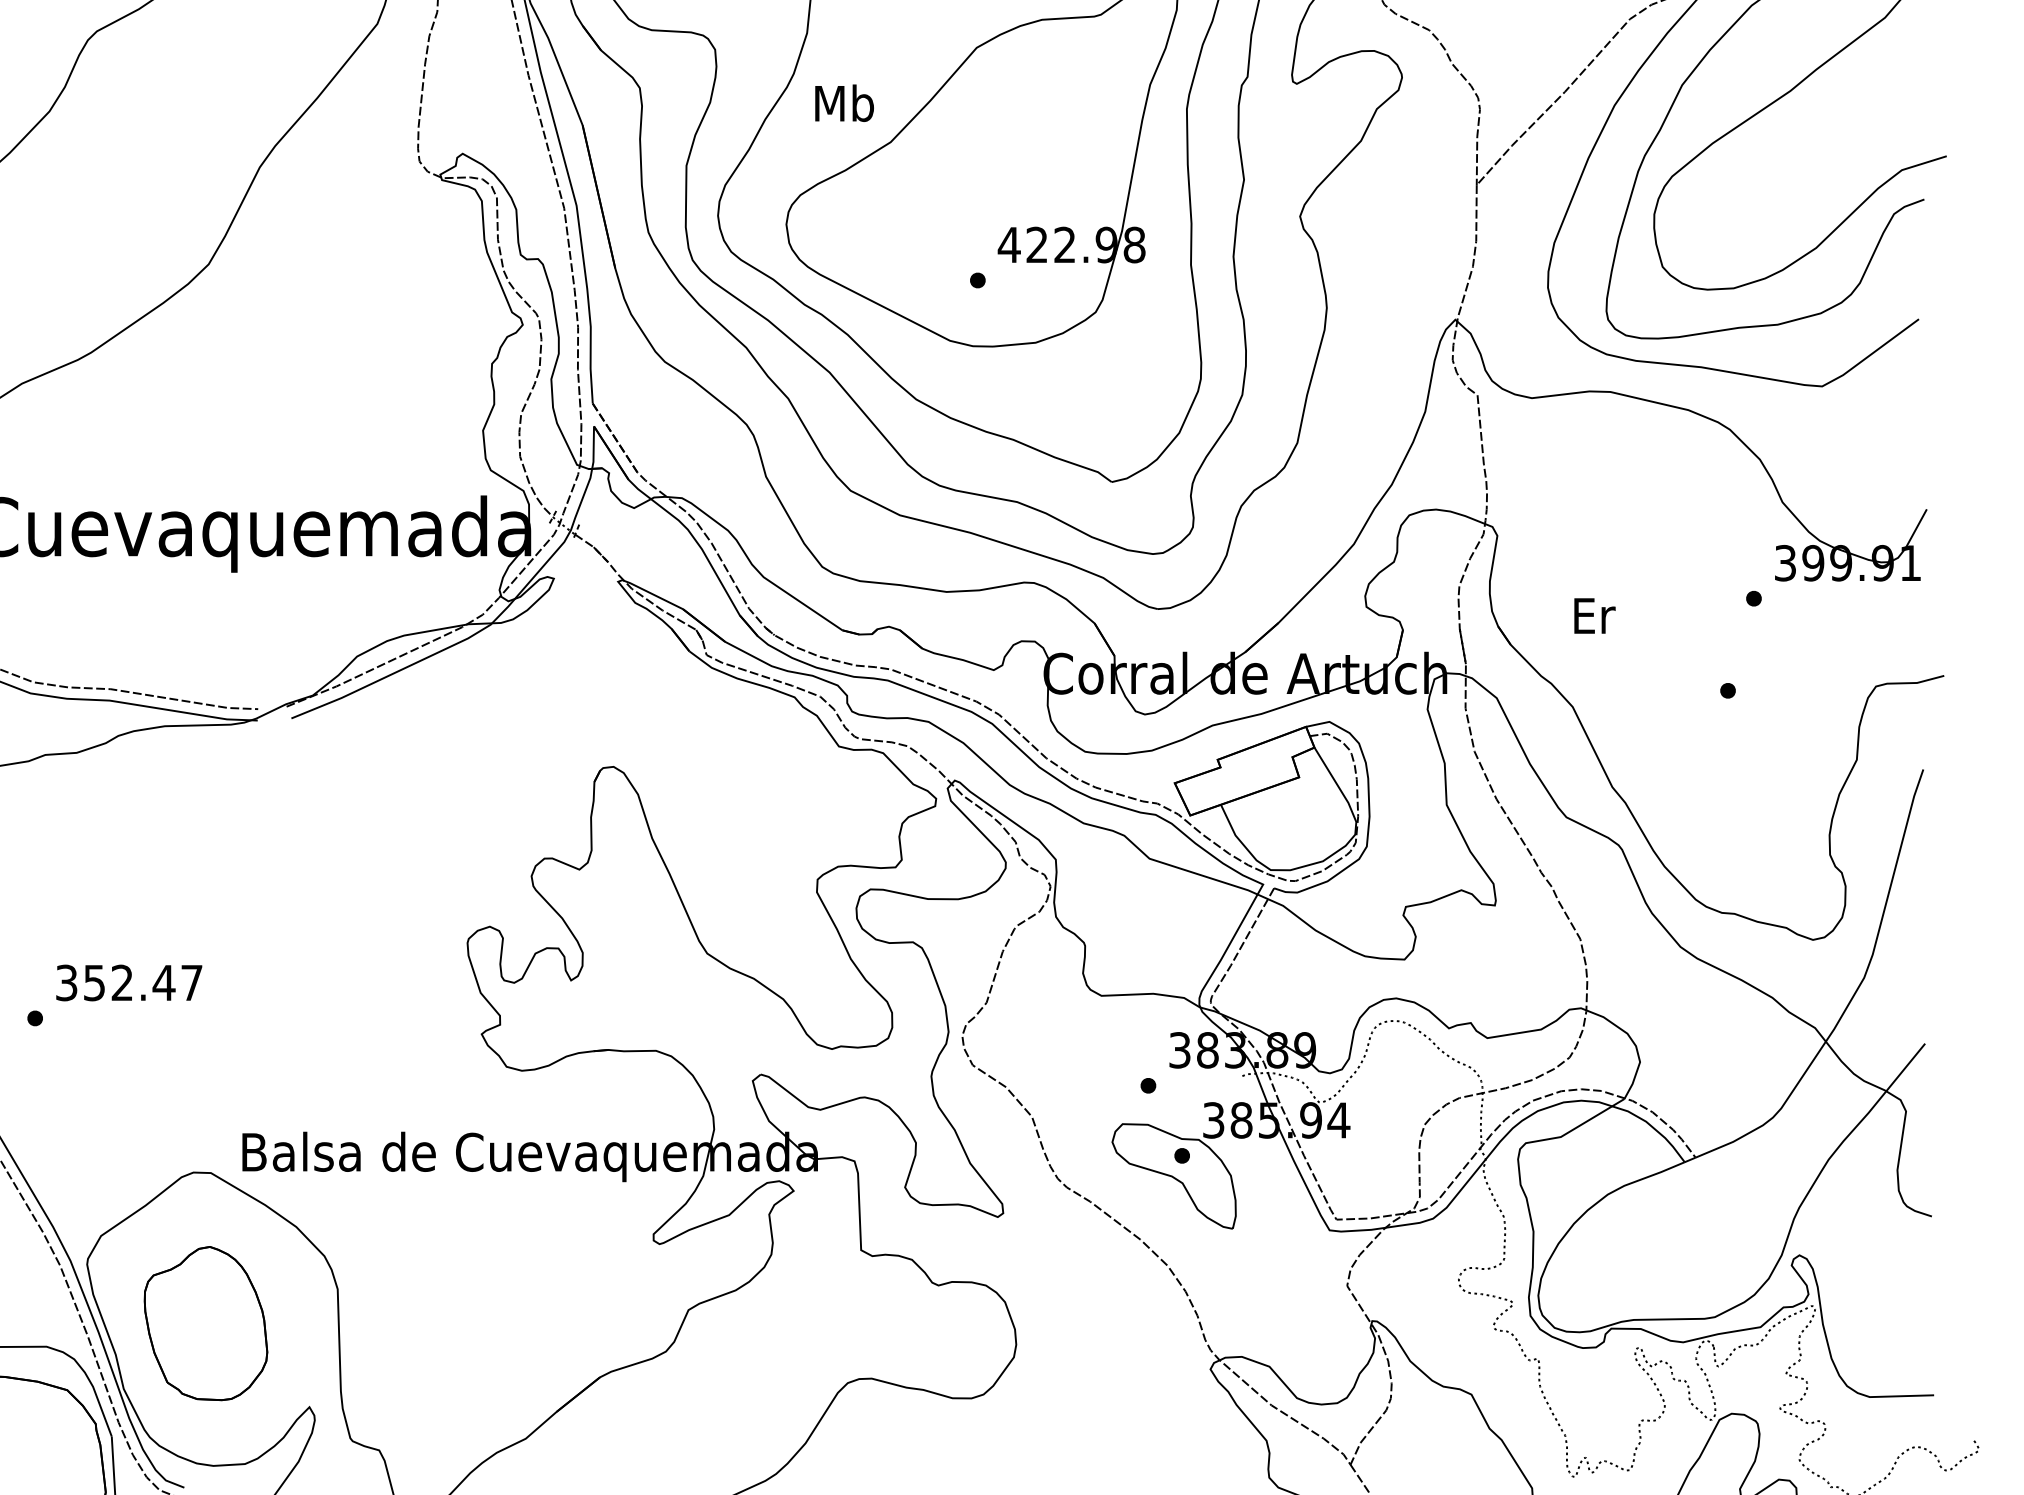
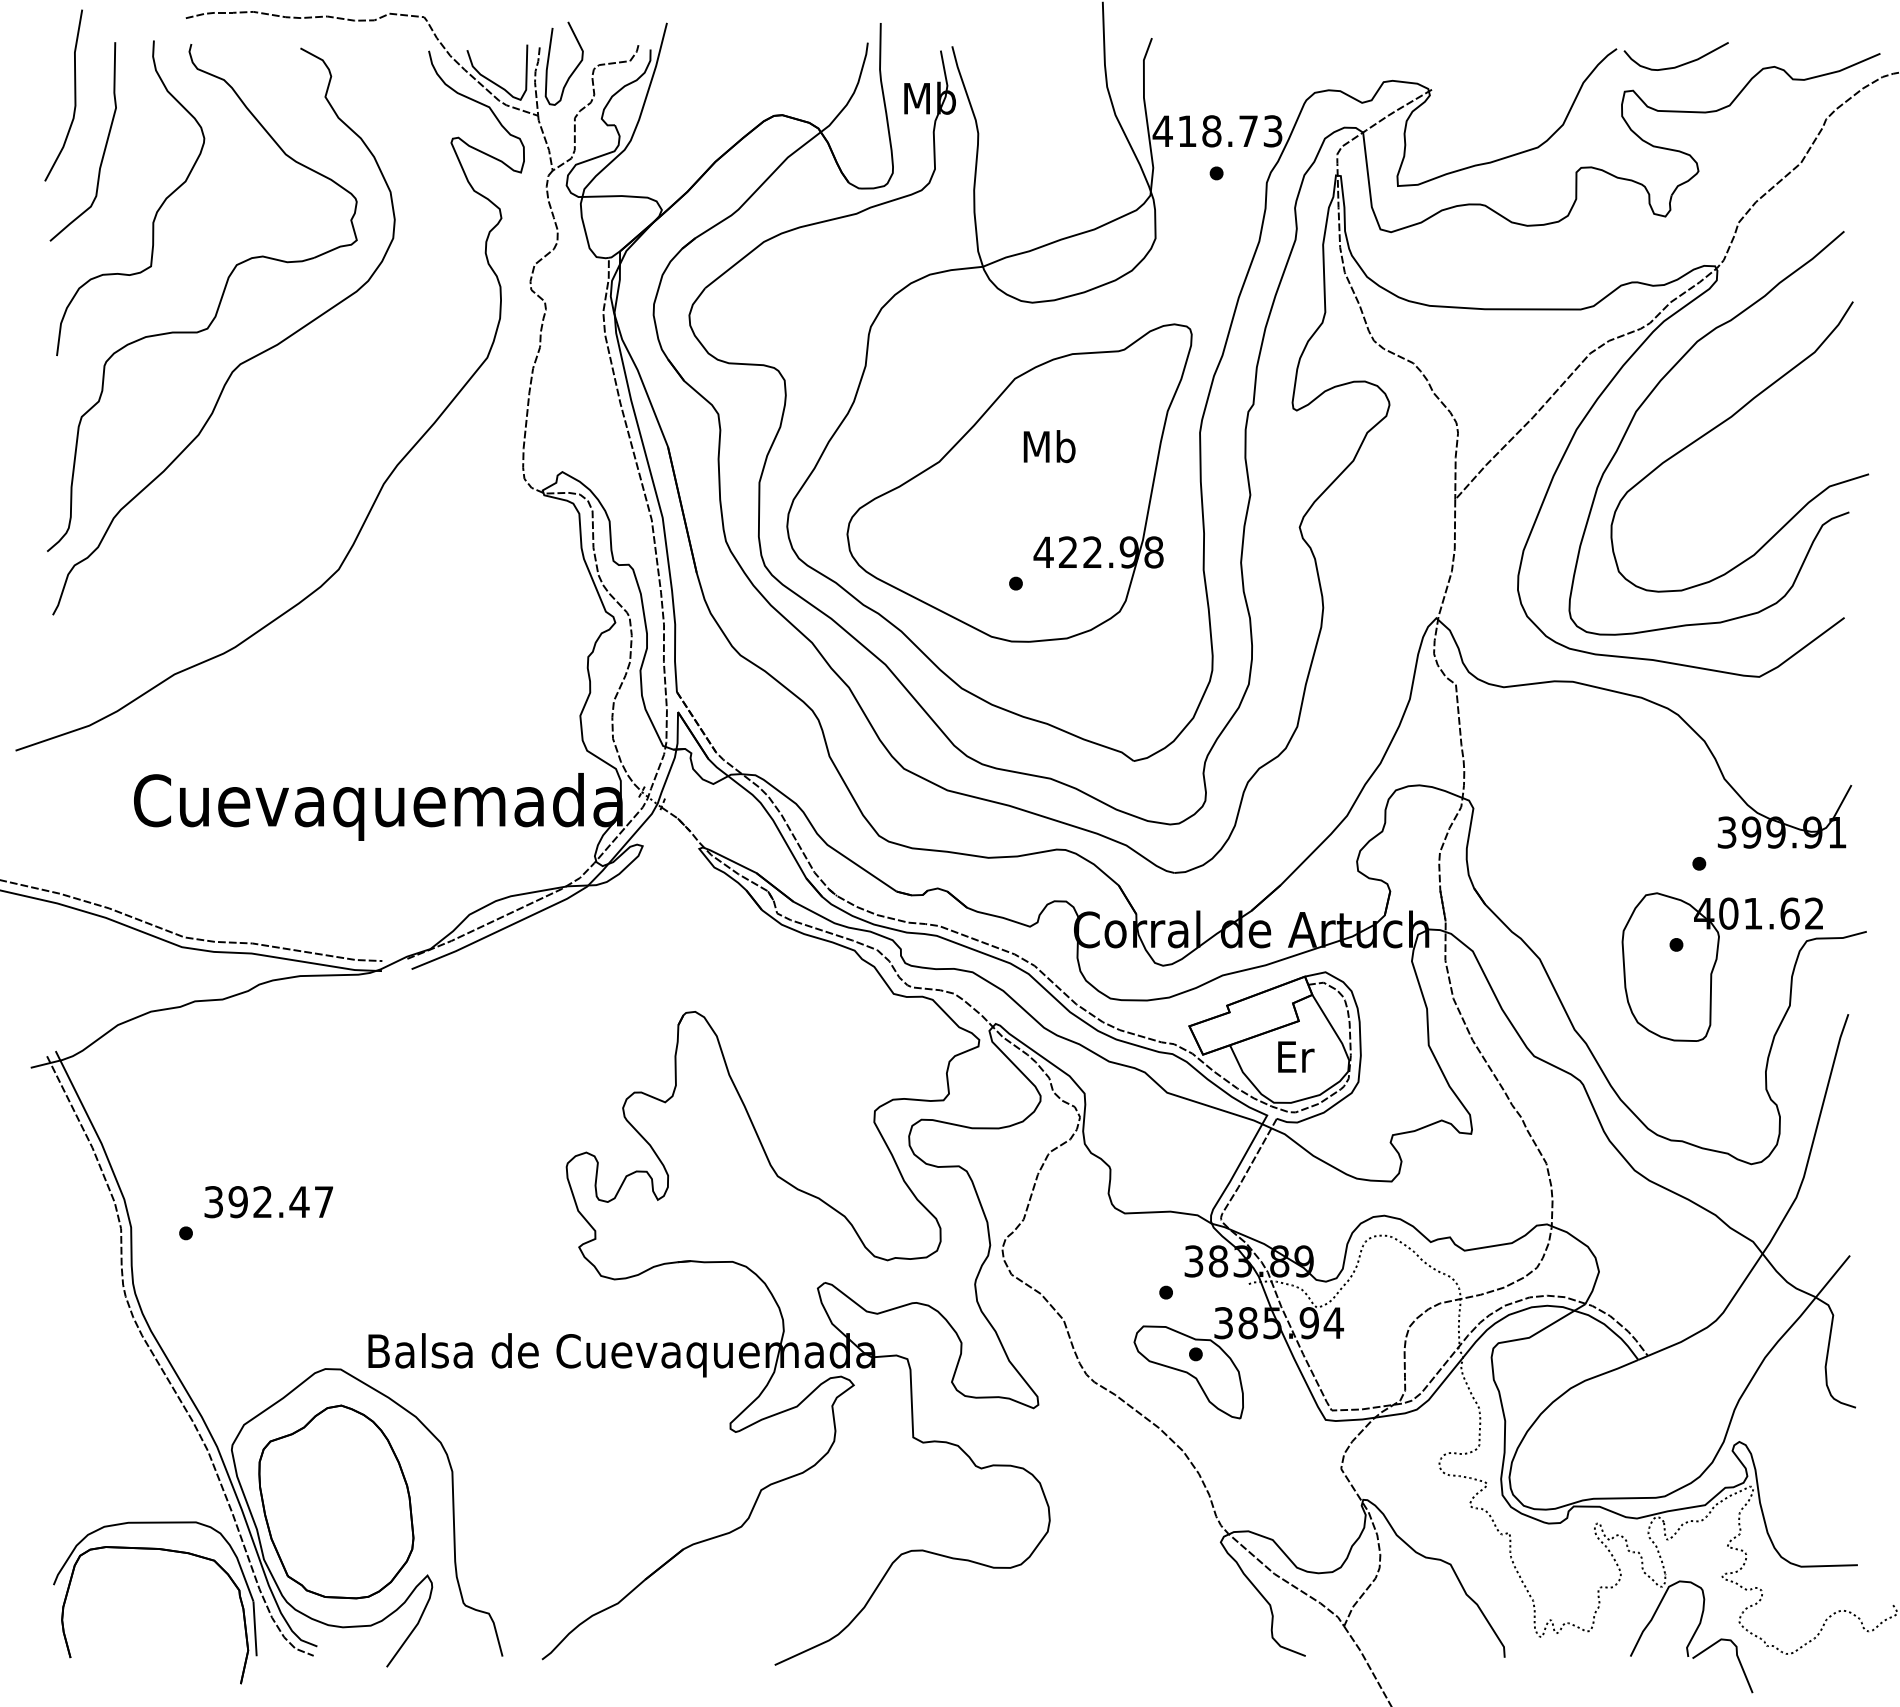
text: (844, 103) -> (1049, 446), moved
text: (1595, 615) -> (1296, 1056), moved
part: (1772, 714) -> (1715, 965), added
text: (93, 983) -> (237, 1202), 352.47 -> 392.47
part: (206, 1322) -> (336, 1501), size x1.43

